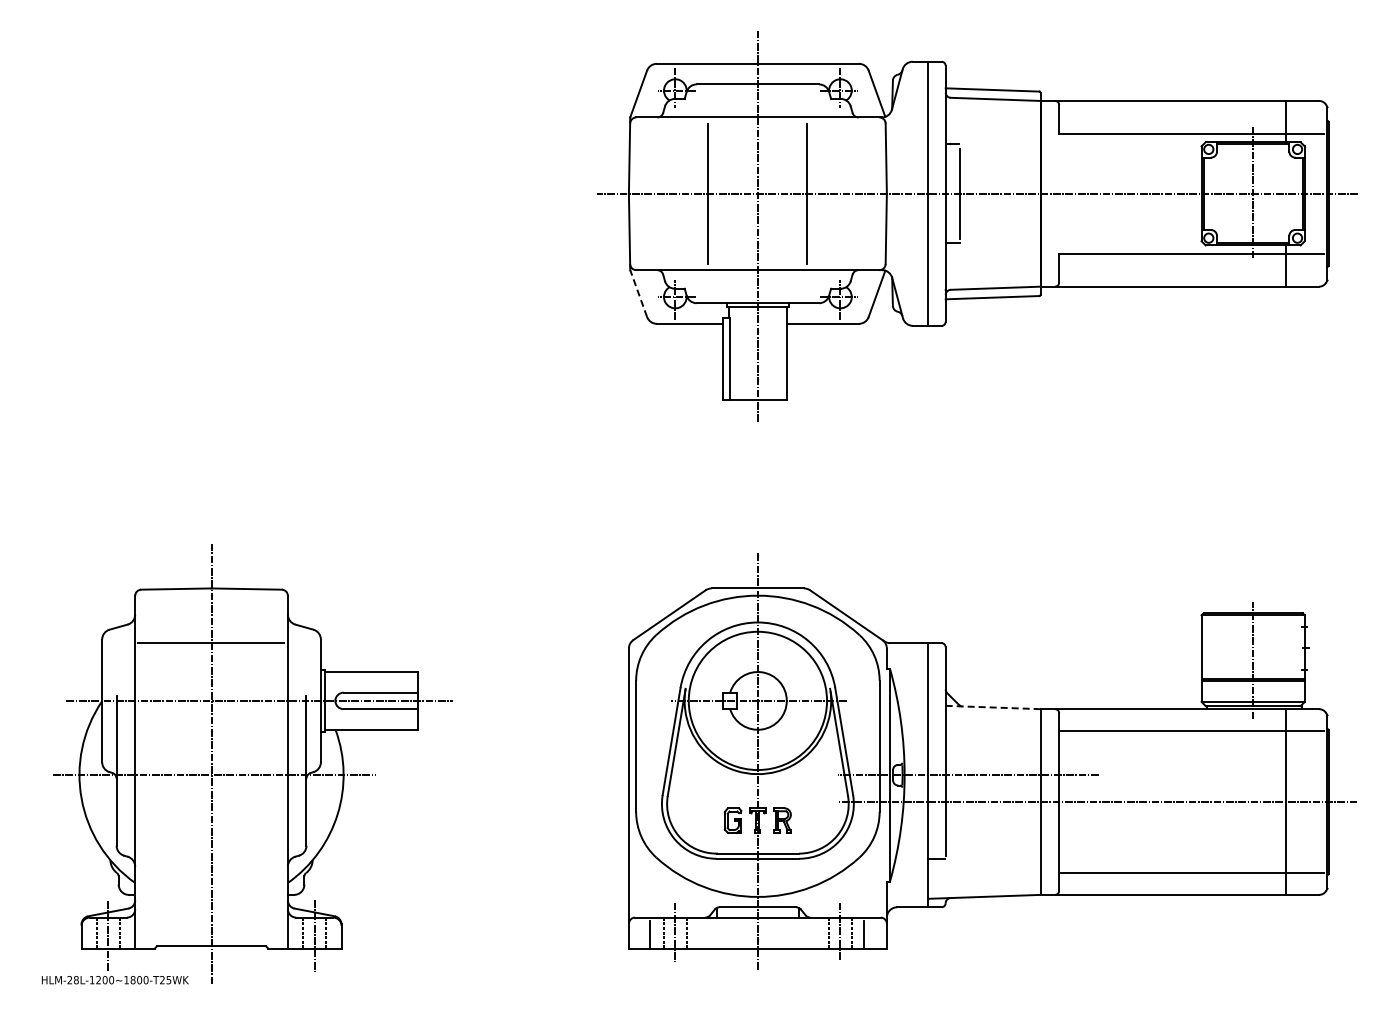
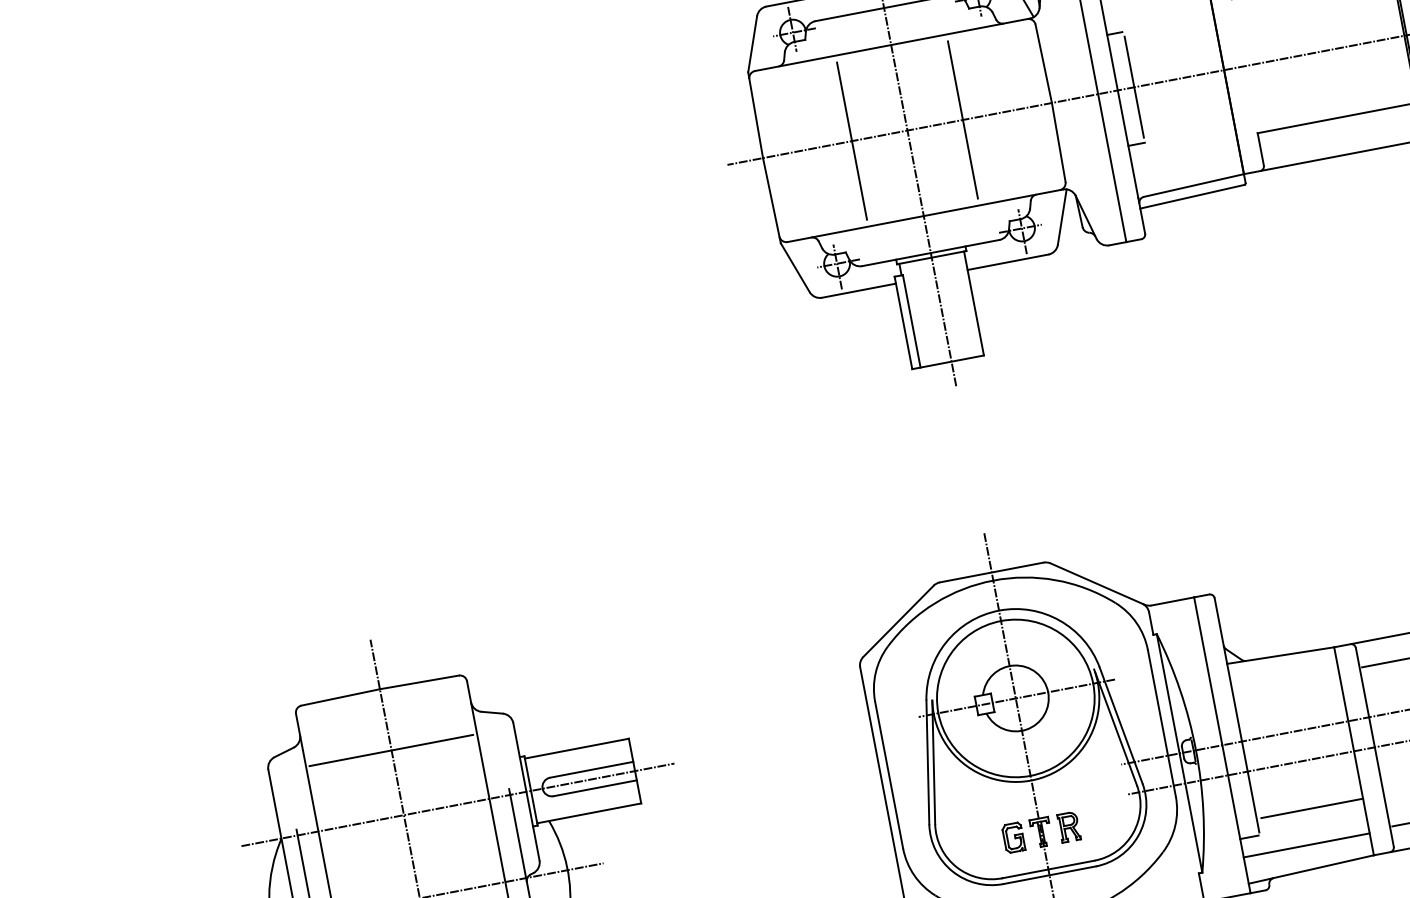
line: (638, 293) -> (795, 267), dashed -> solid
line: (992, 707) -> (1279, 655), dashed -> solid
line: (994, 844) -> (1311, 808), added
line: (984, 875) -> (1306, 845), added

